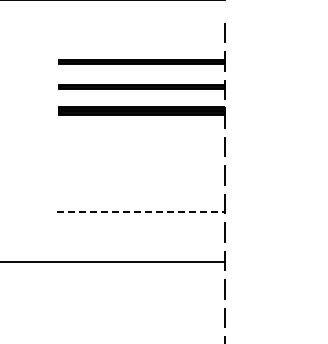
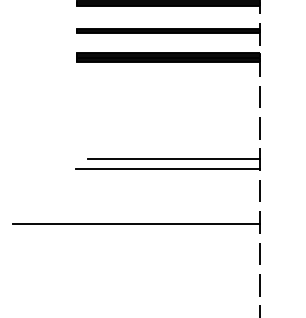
line: (146, 202) -> (174, 158), added
line: (141, 212) -> (168, 169), dashed -> solid

